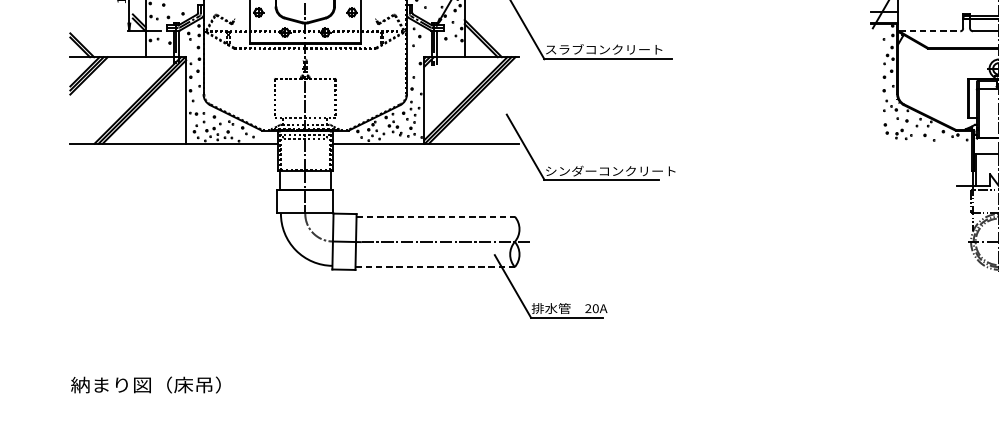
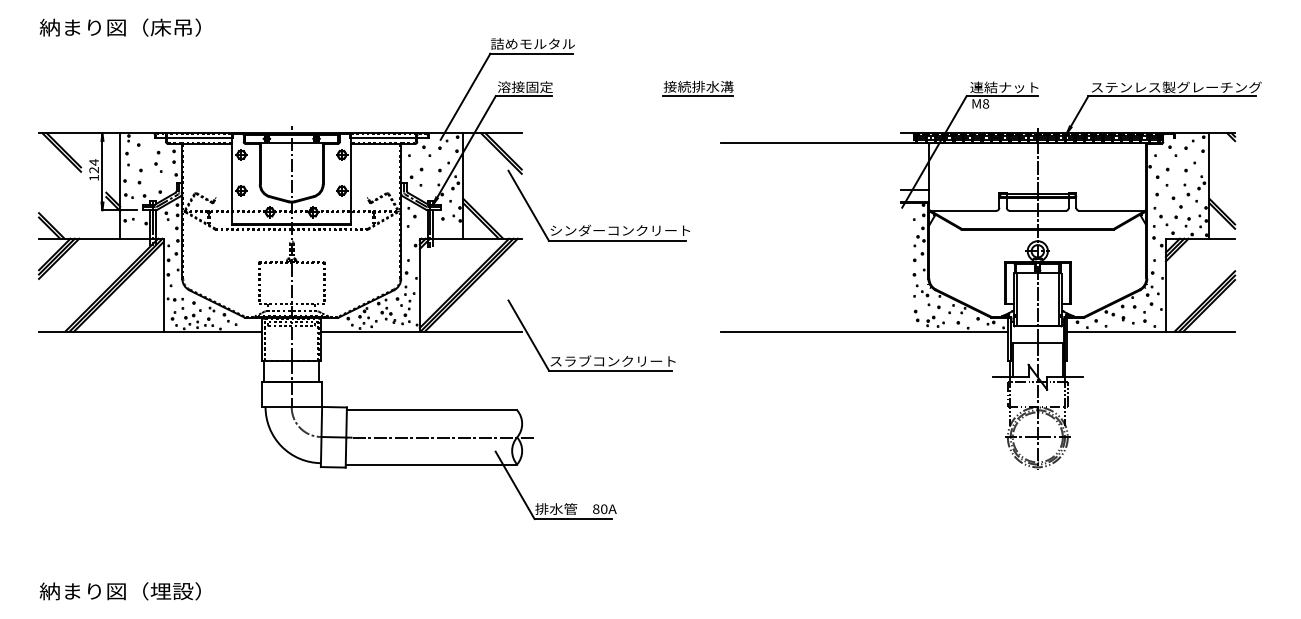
line: (929, 30) -> (963, 210), dashed -> solid
text: (610, 49) -> (620, 230), スラブコンクリート -> シンダーコンクリート
line: (837, 143) -> (864, 331), added
text: (610, 170) -> (619, 360), シンダーコンクリート -> スラブコンクリート
line: (436, 216) -> (432, 410), dashed -> solid
line: (435, 267) -> (431, 464), dashed -> solid
text: (588, 308) -> (596, 509), 20A -> 80A
text: (193, 385) -> (171, 591), 納まり図（床吊） -> 納まり図（埋設）

